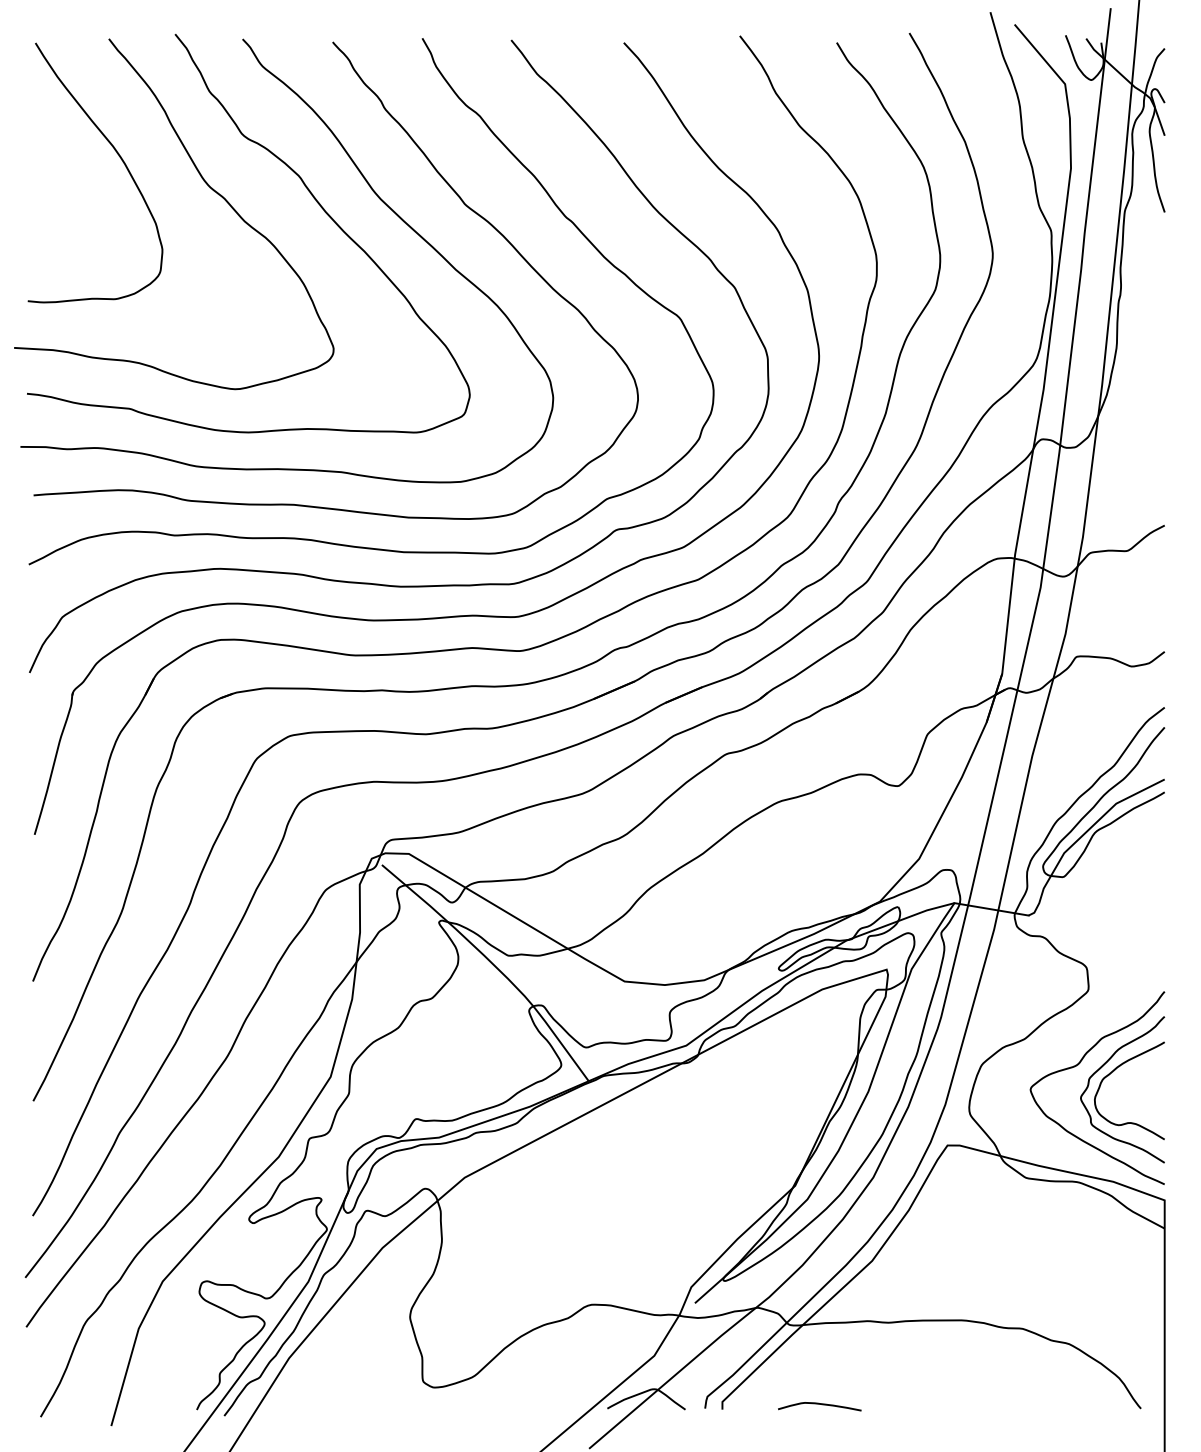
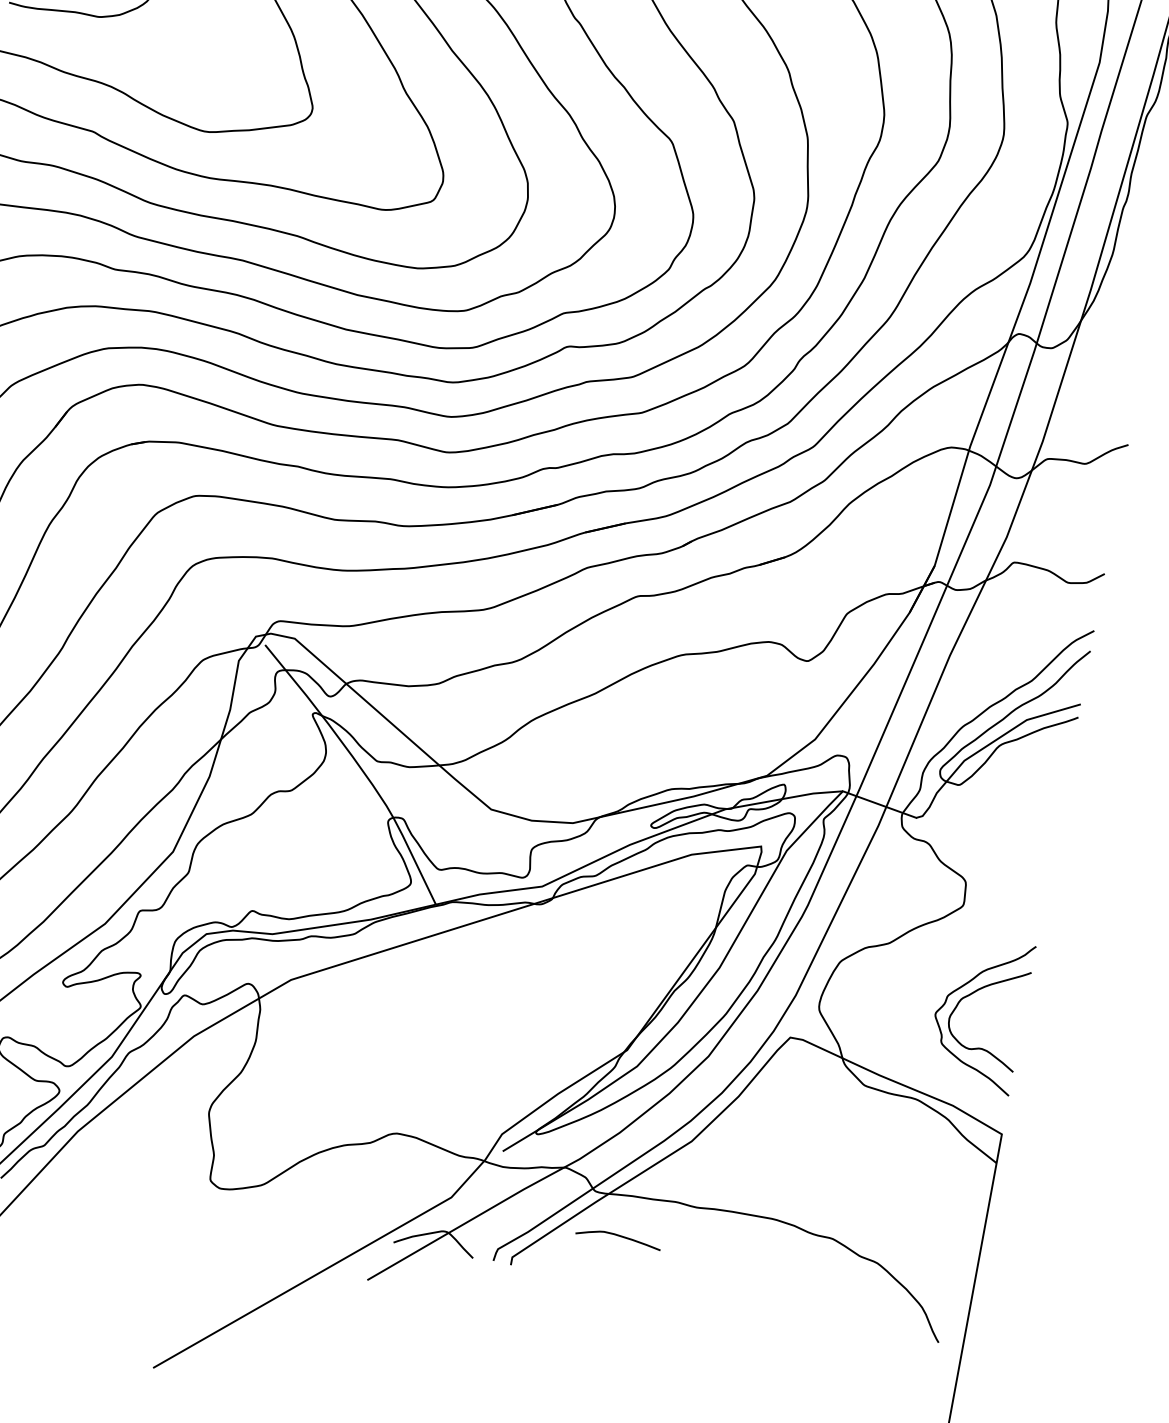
curve: (1078, 1065) -> (939, 980), removed
curve: (819, 1404) -> (618, 1236), moved

